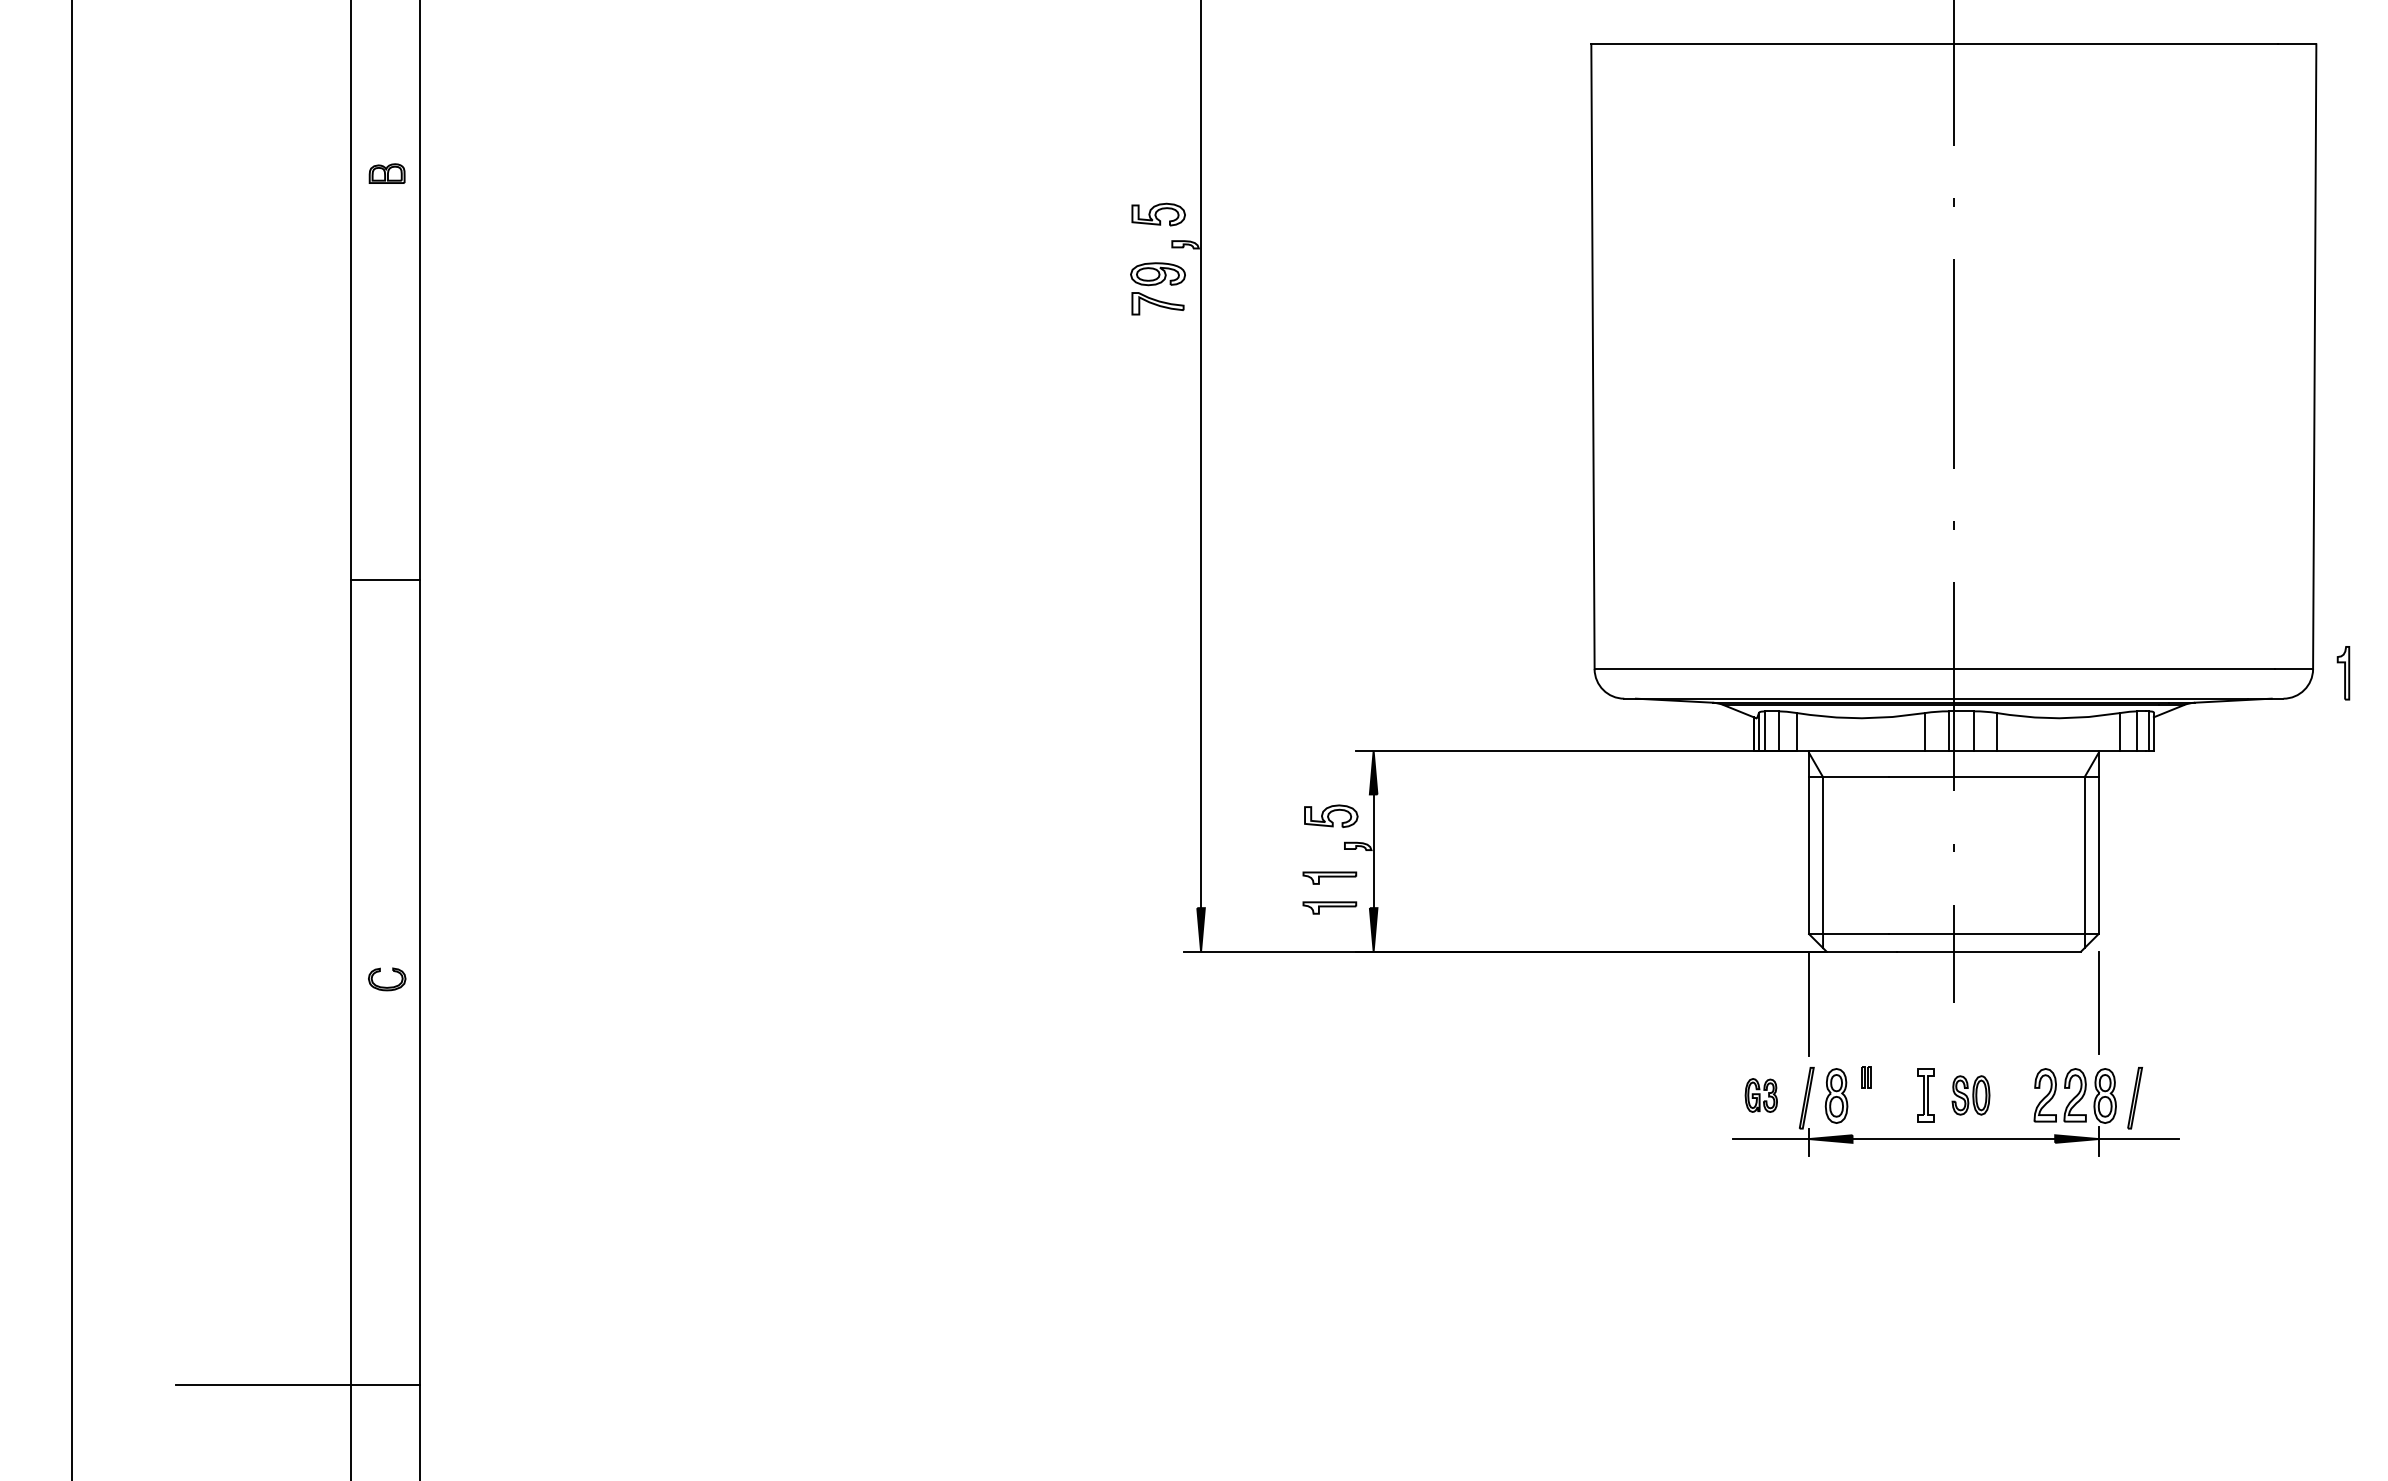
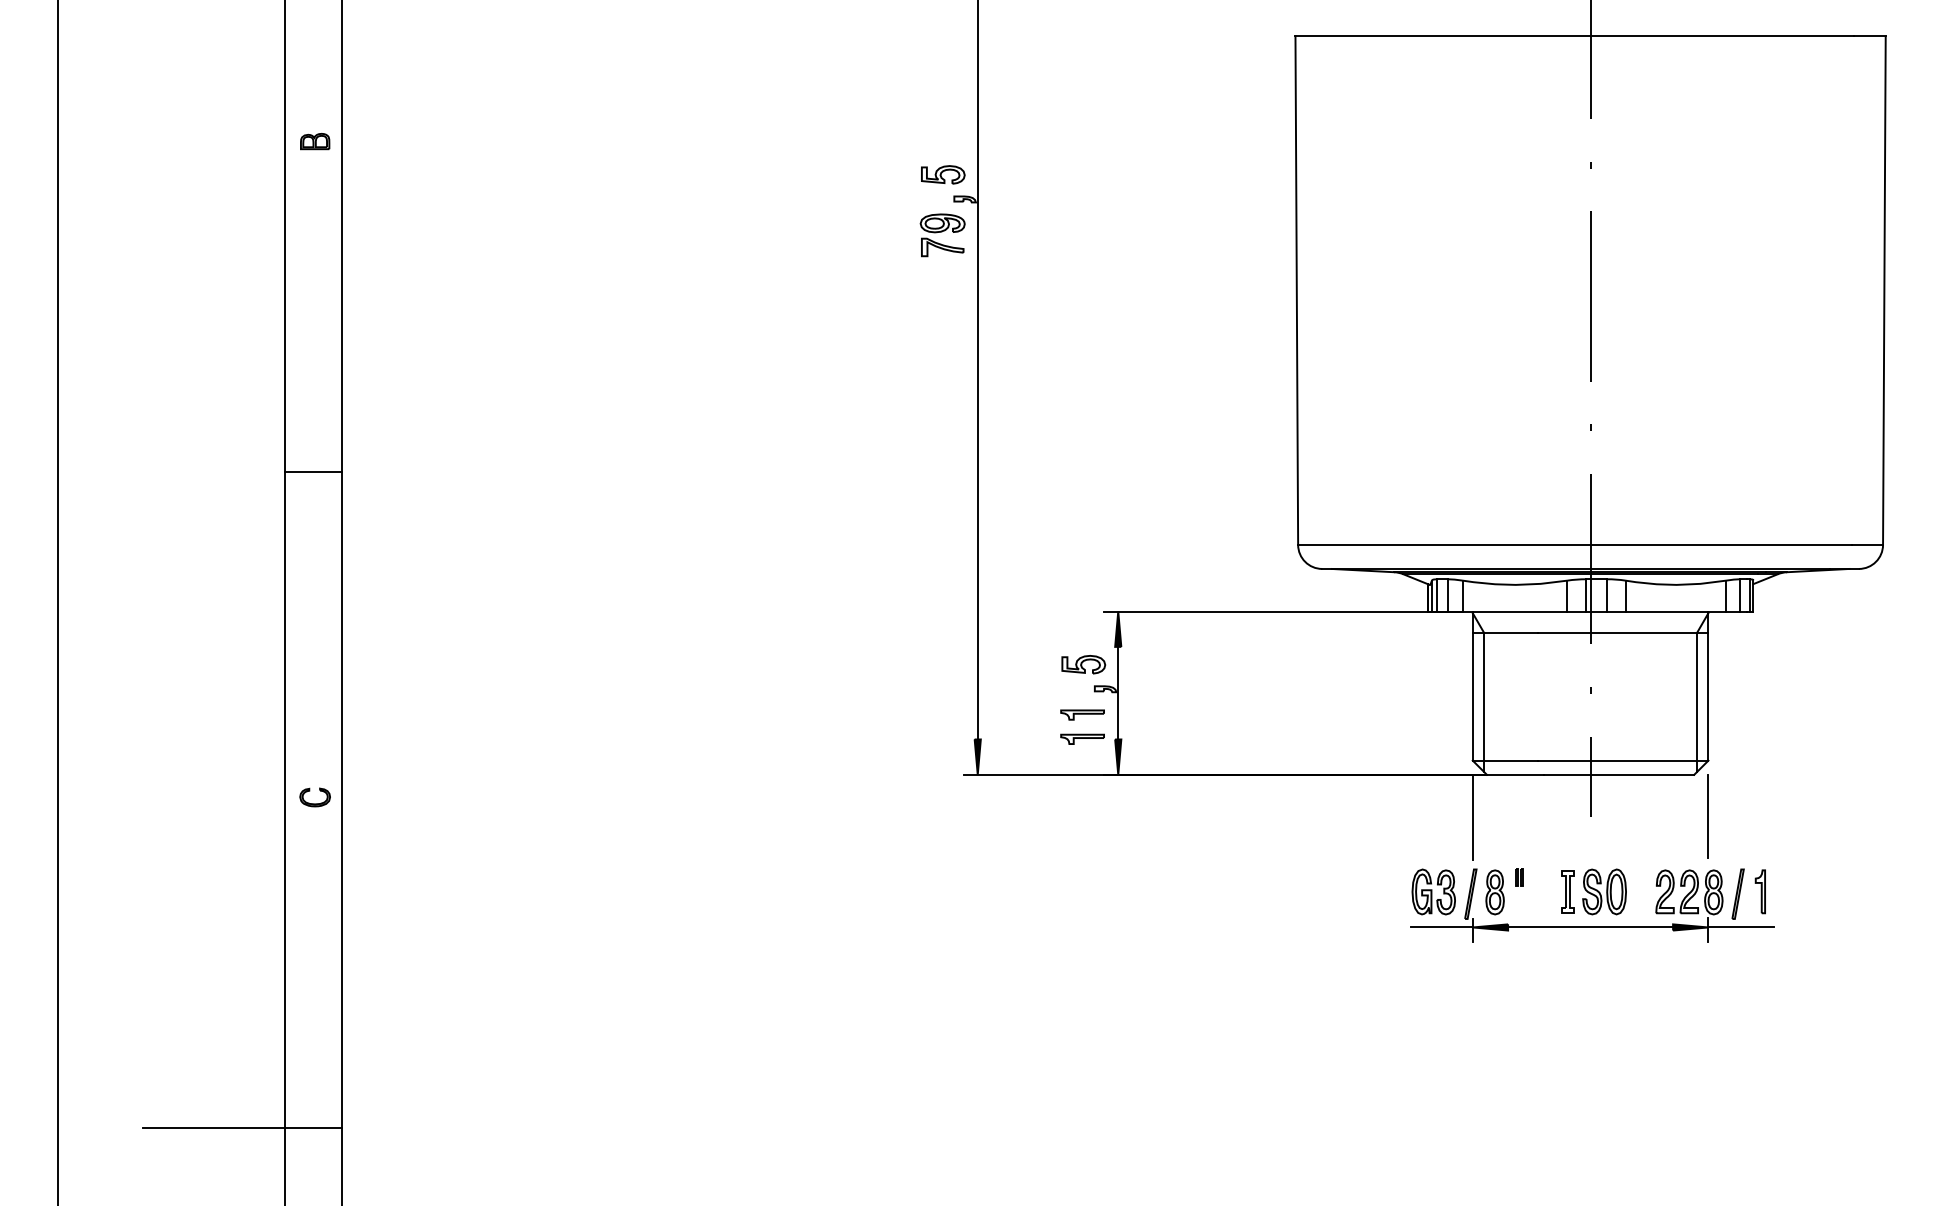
part: (2343, 673) -> (1760, 892), moved
part: (1761, 1095) -> (1434, 892), size x1.67
part: (1970, 1095) -> (1604, 892), size x1.43

